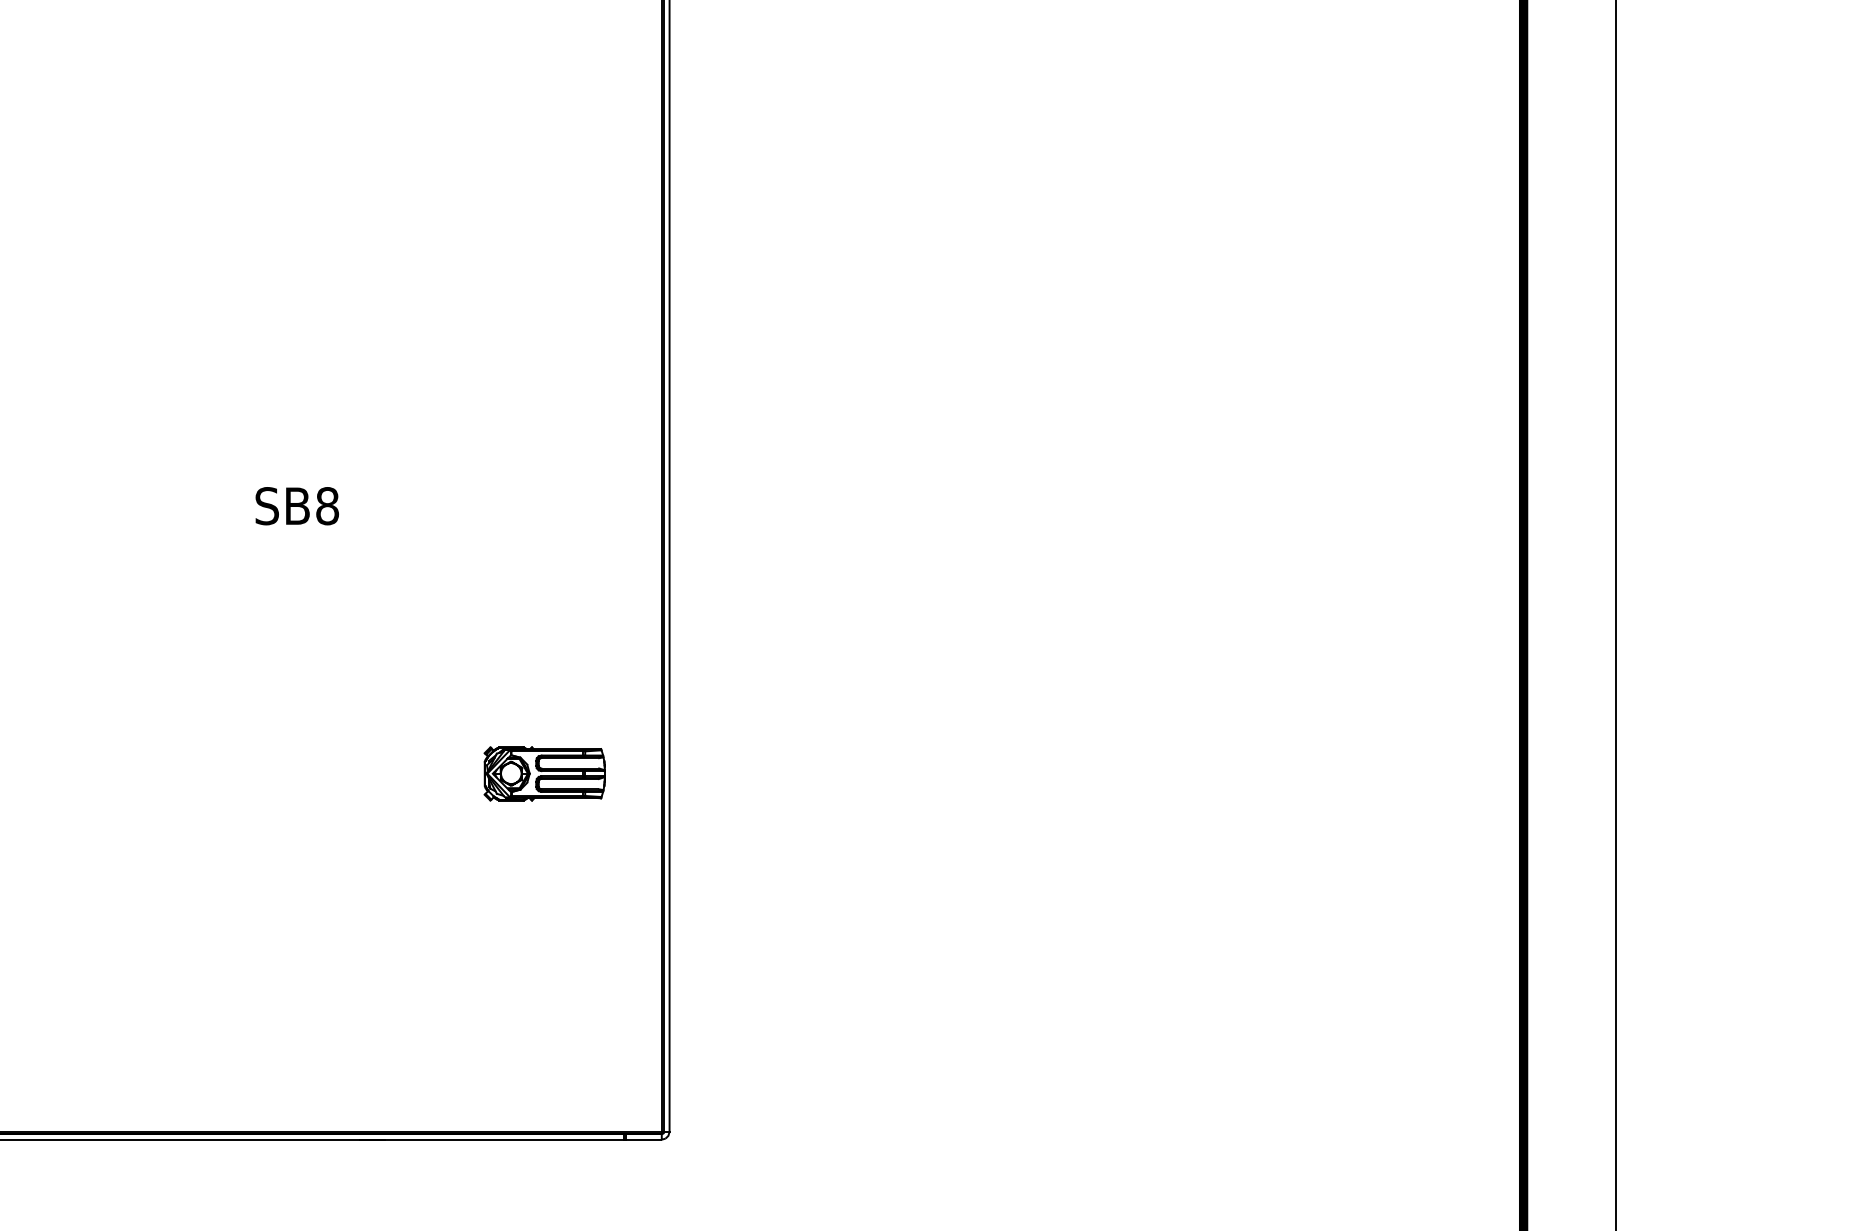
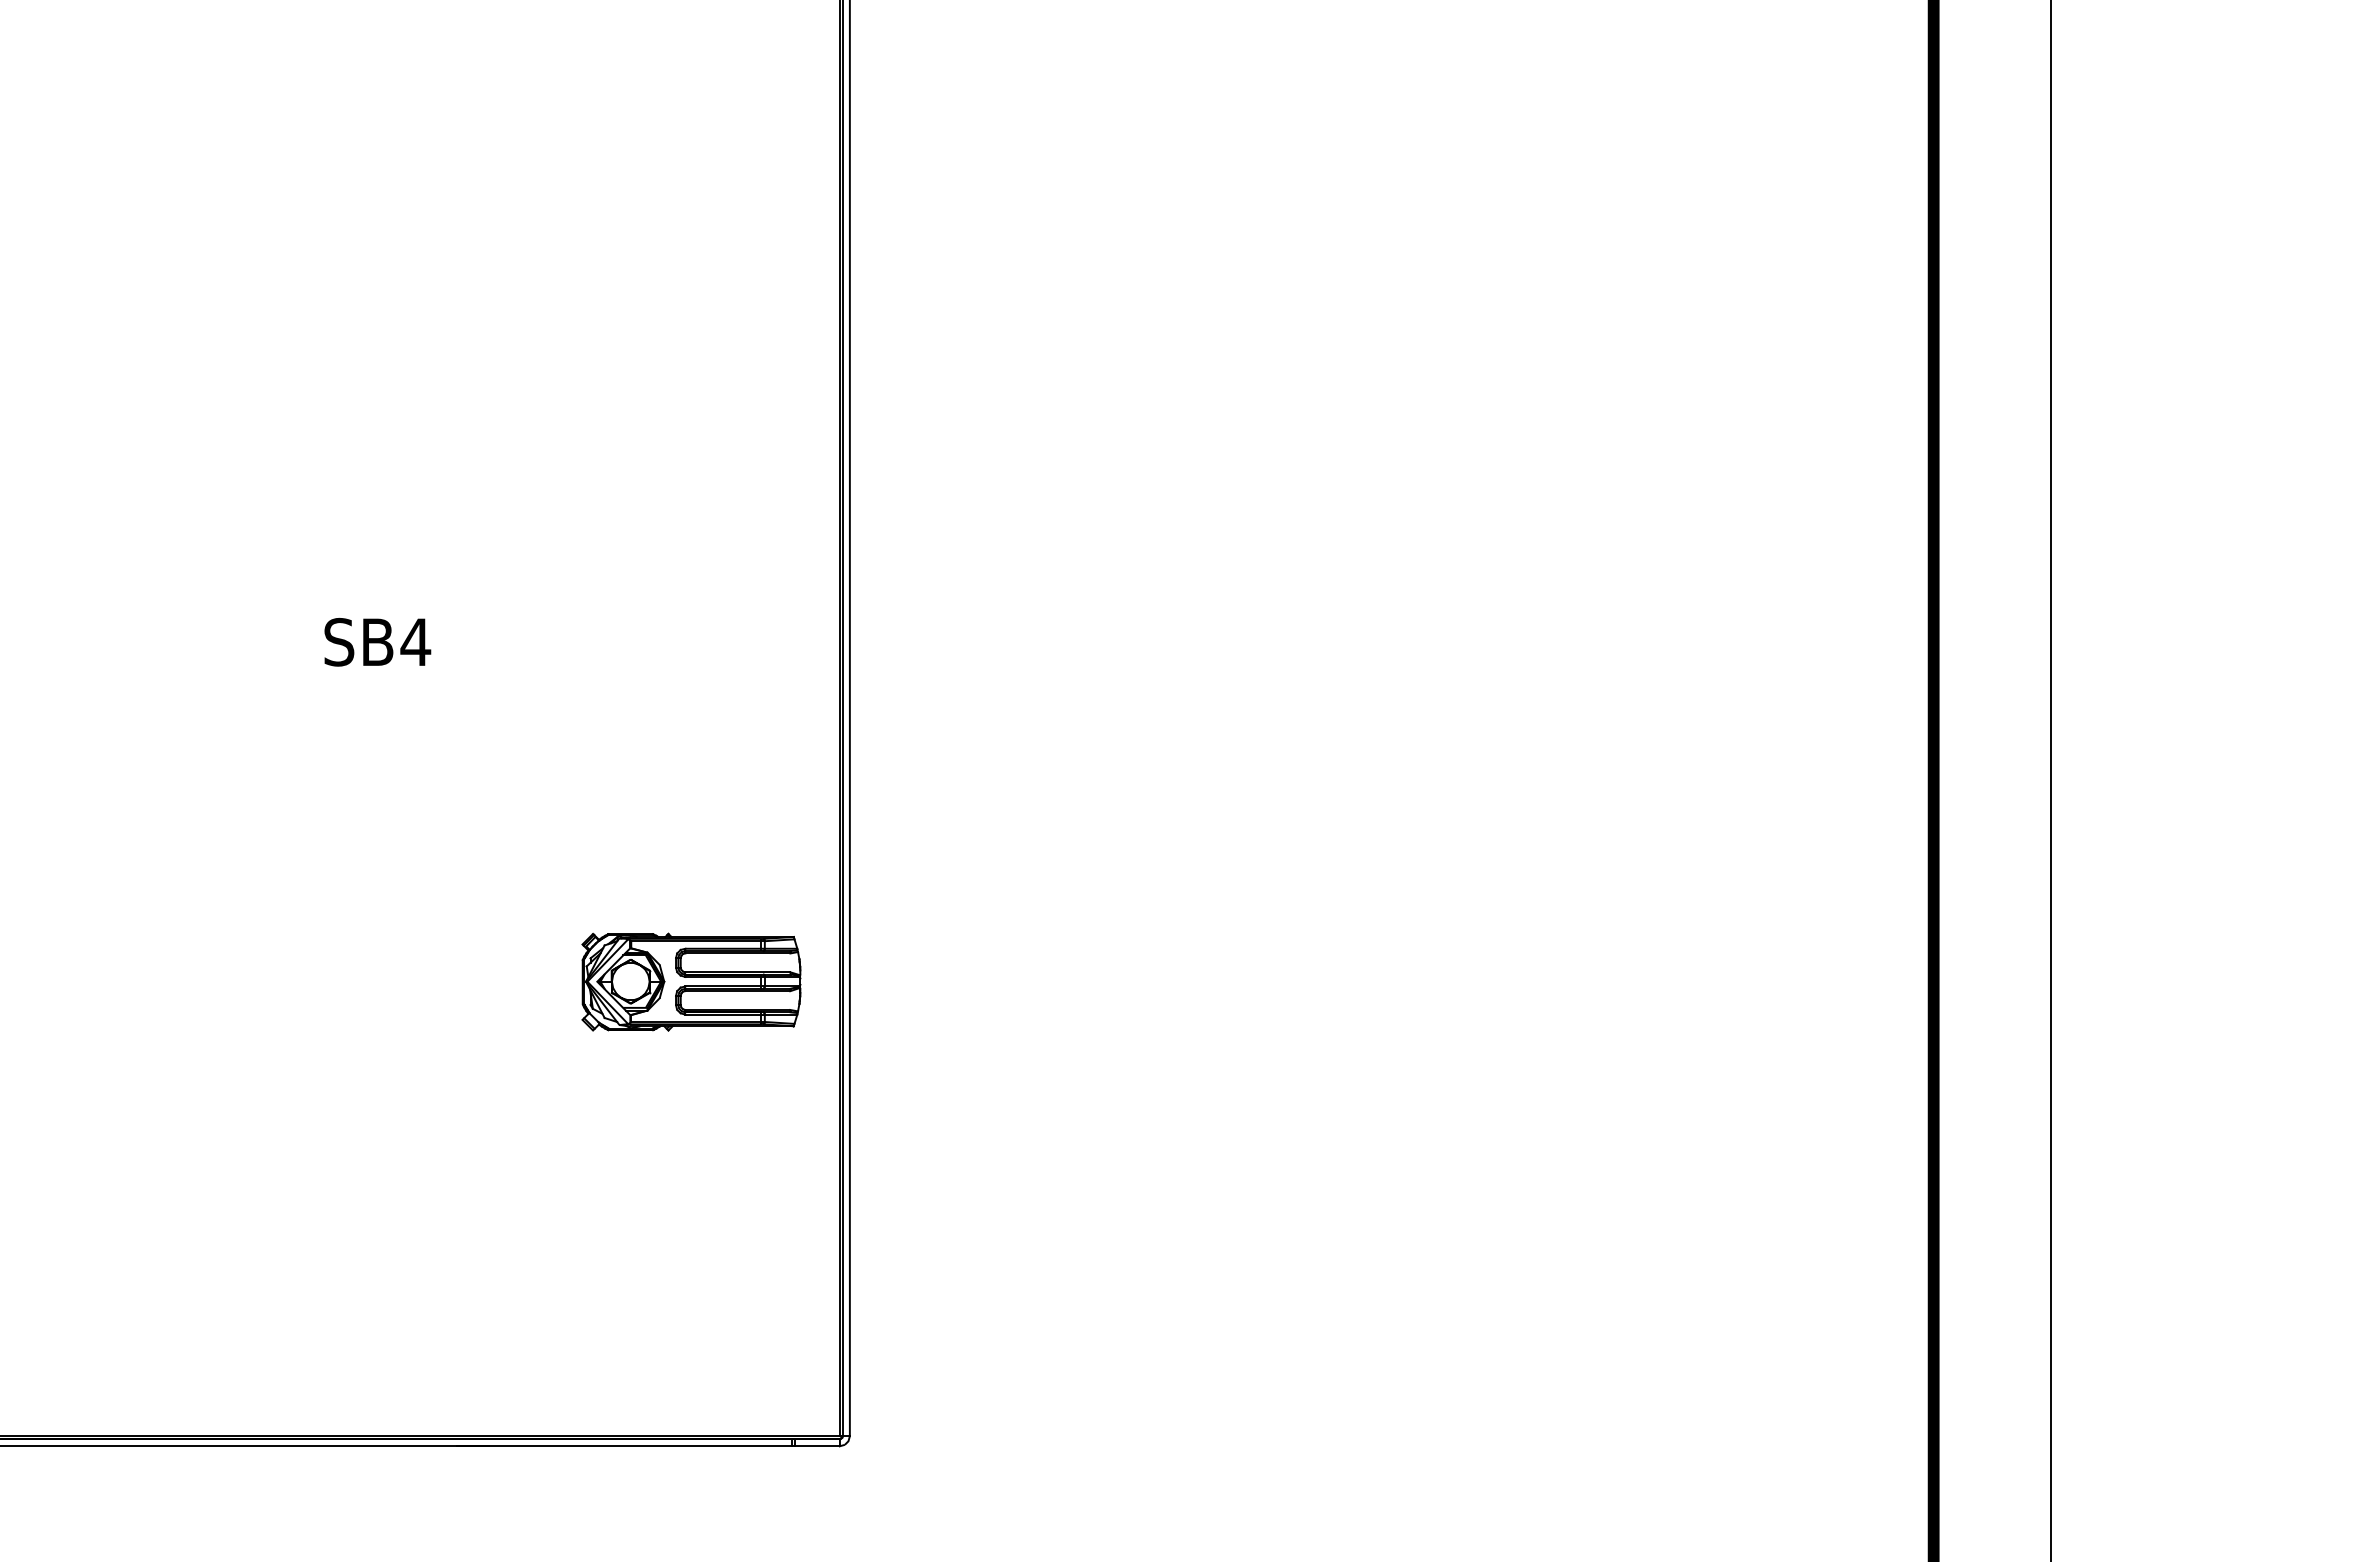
text: (327, 506) -> (415, 642), SB8 -> SB4
part: (544, 773) -> (691, 981), size x1.43

